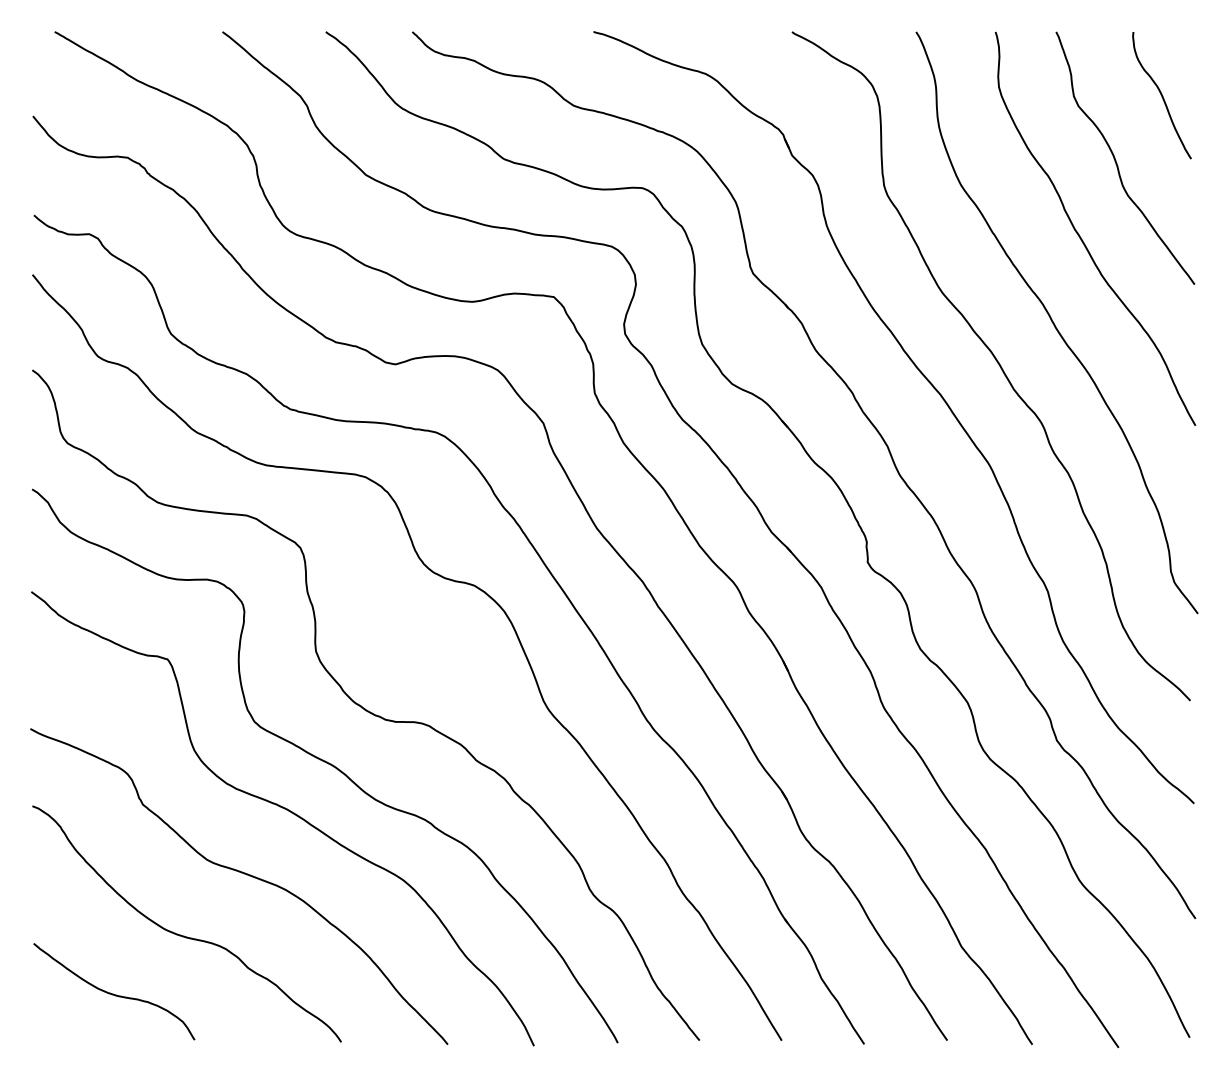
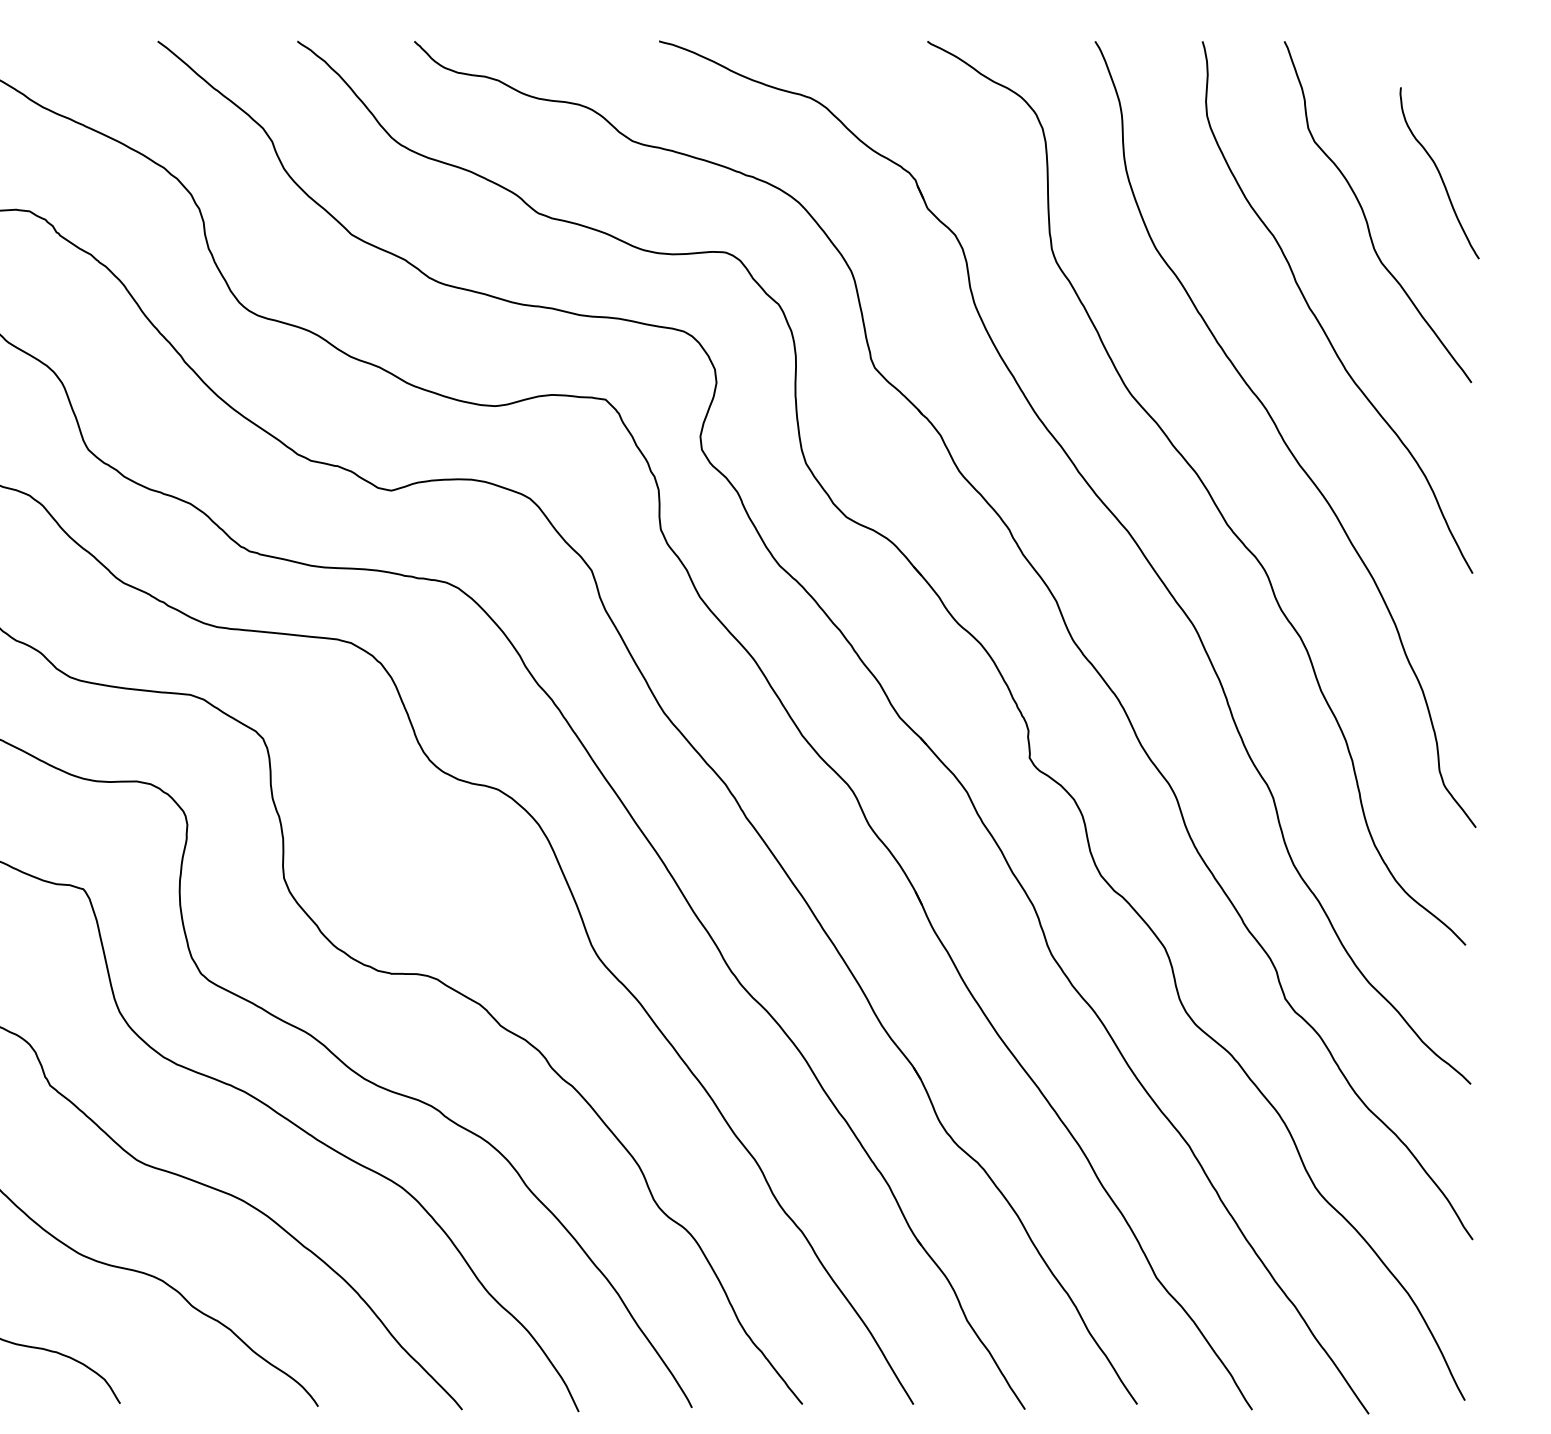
curve: (1161, 95) -> (1438, 173), moved

